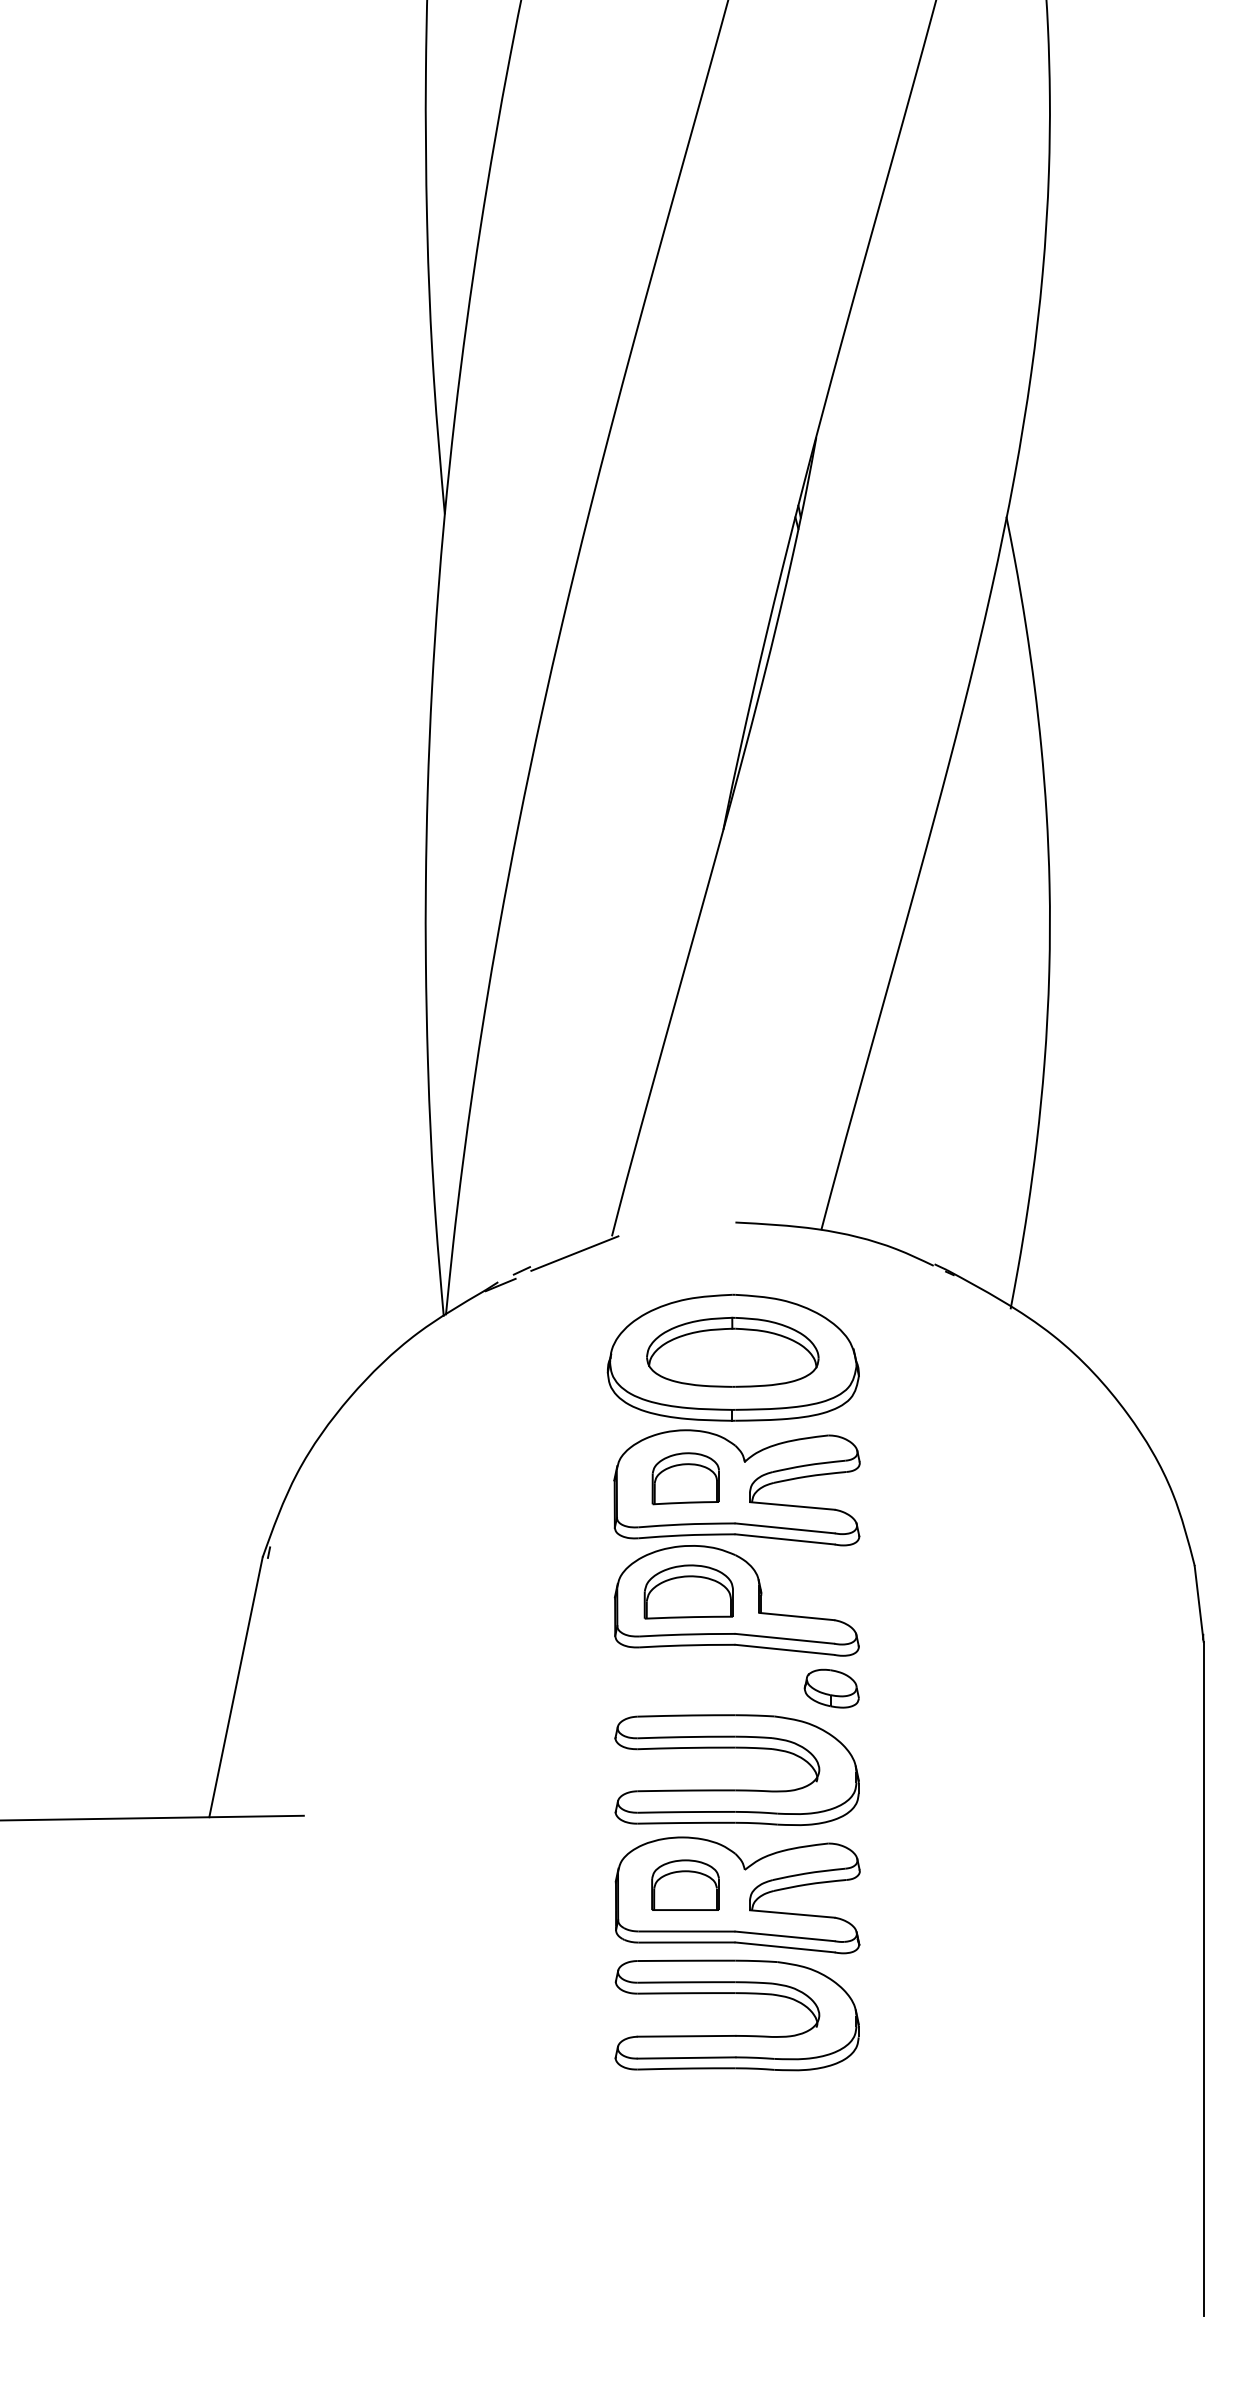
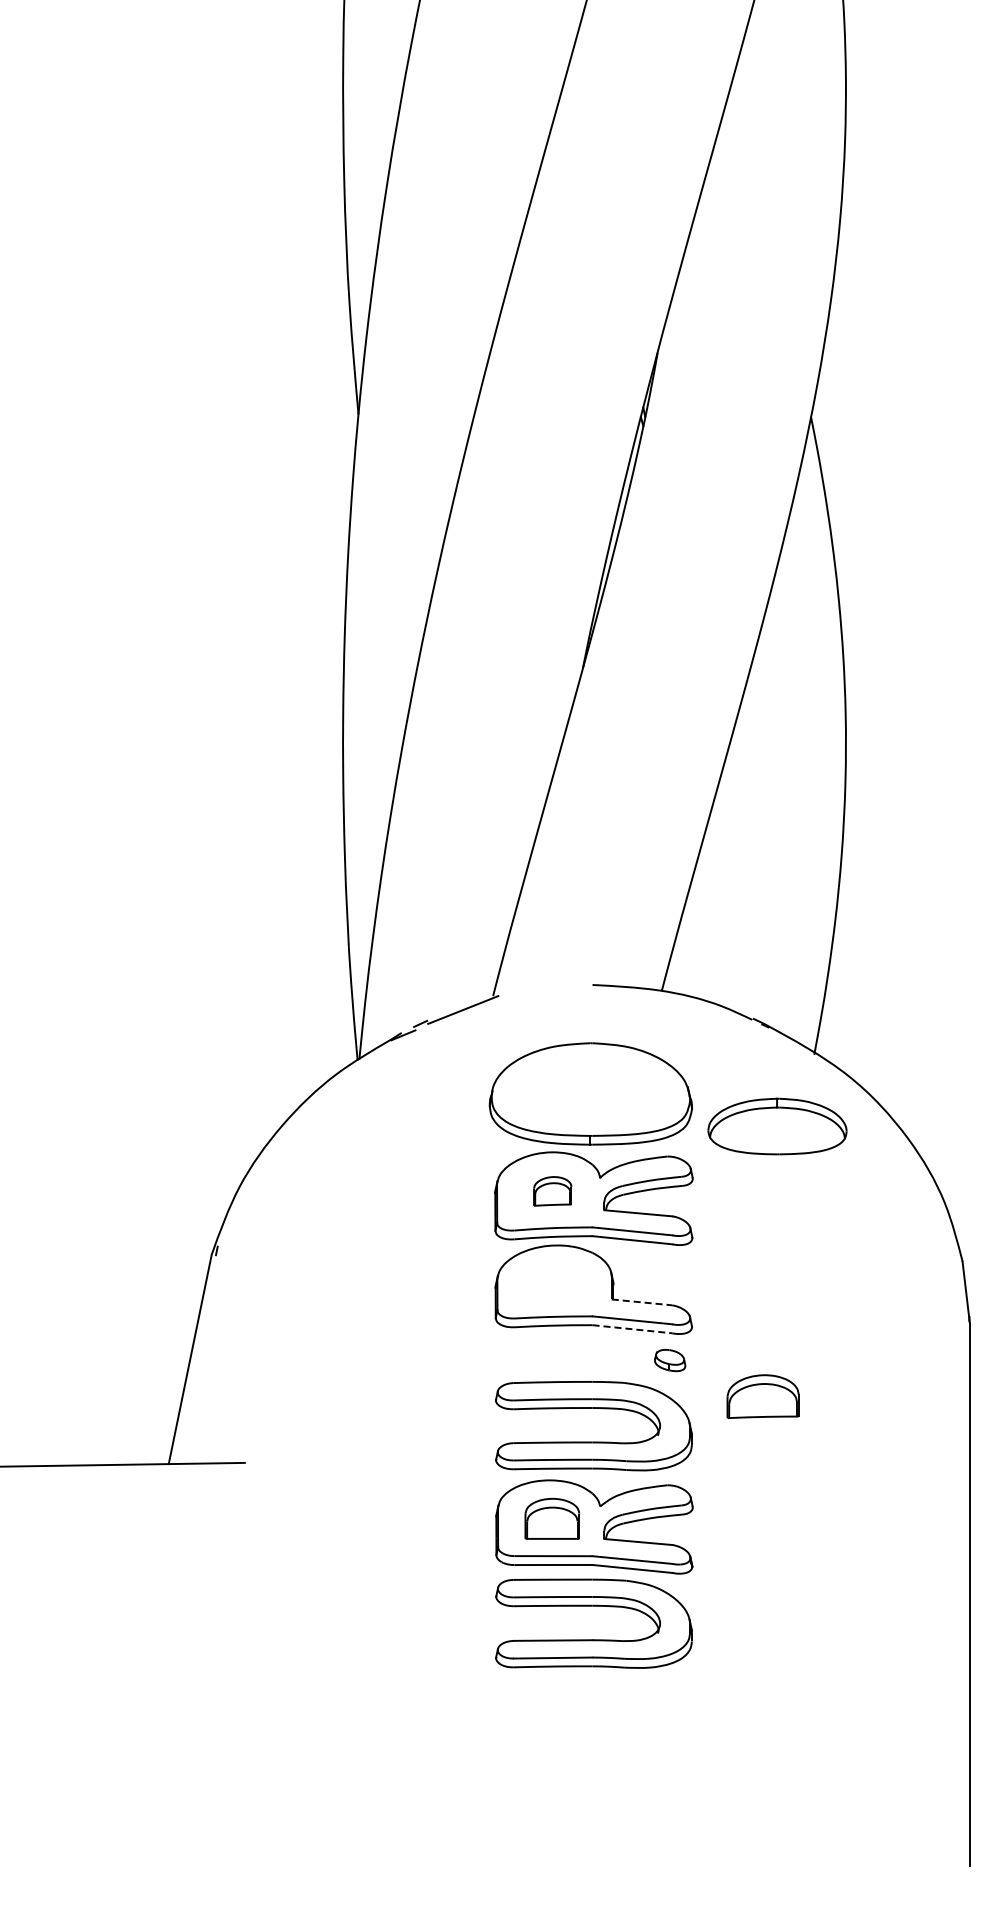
part: (732, 1352) -> (777, 1126), moved
part: (685, 1478) -> (552, 1191), size x0.7
part: (688, 1591) -> (762, 1396), moved
line: (797, 1616) -> (642, 1302), solid -> dashed
line: (784, 1650) -> (632, 1329), solid -> dashed
part: (830, 1688) -> (669, 1360), size x0.7

